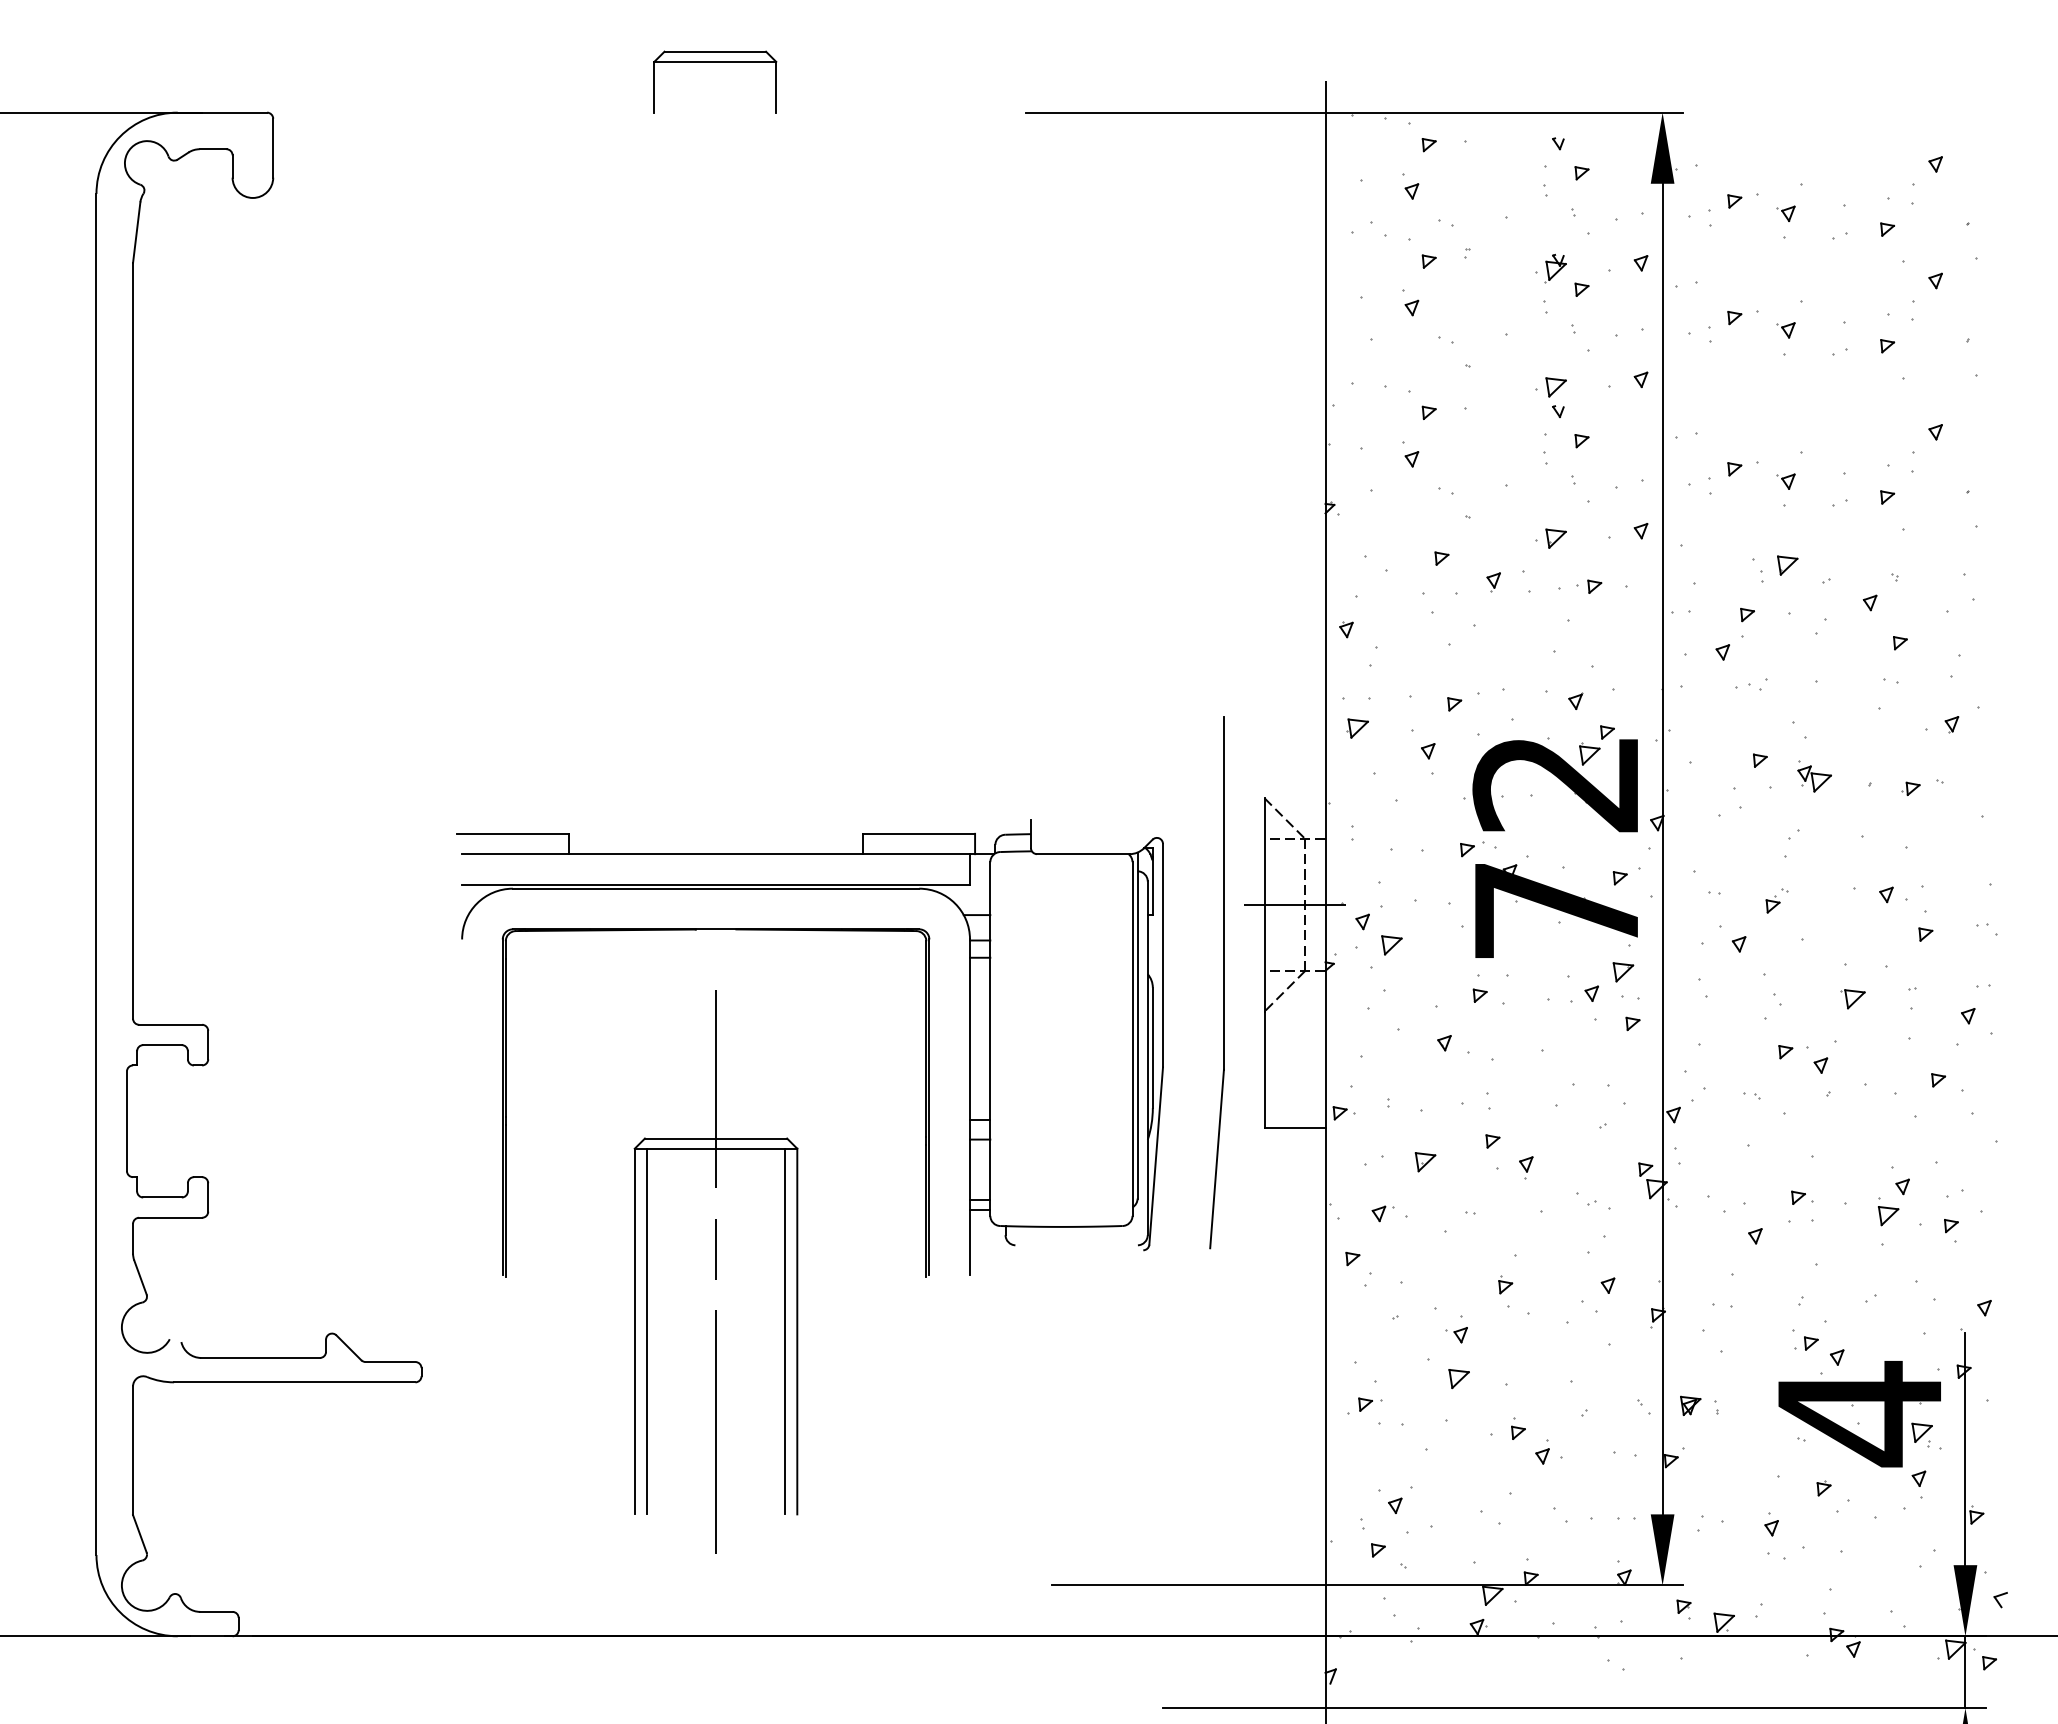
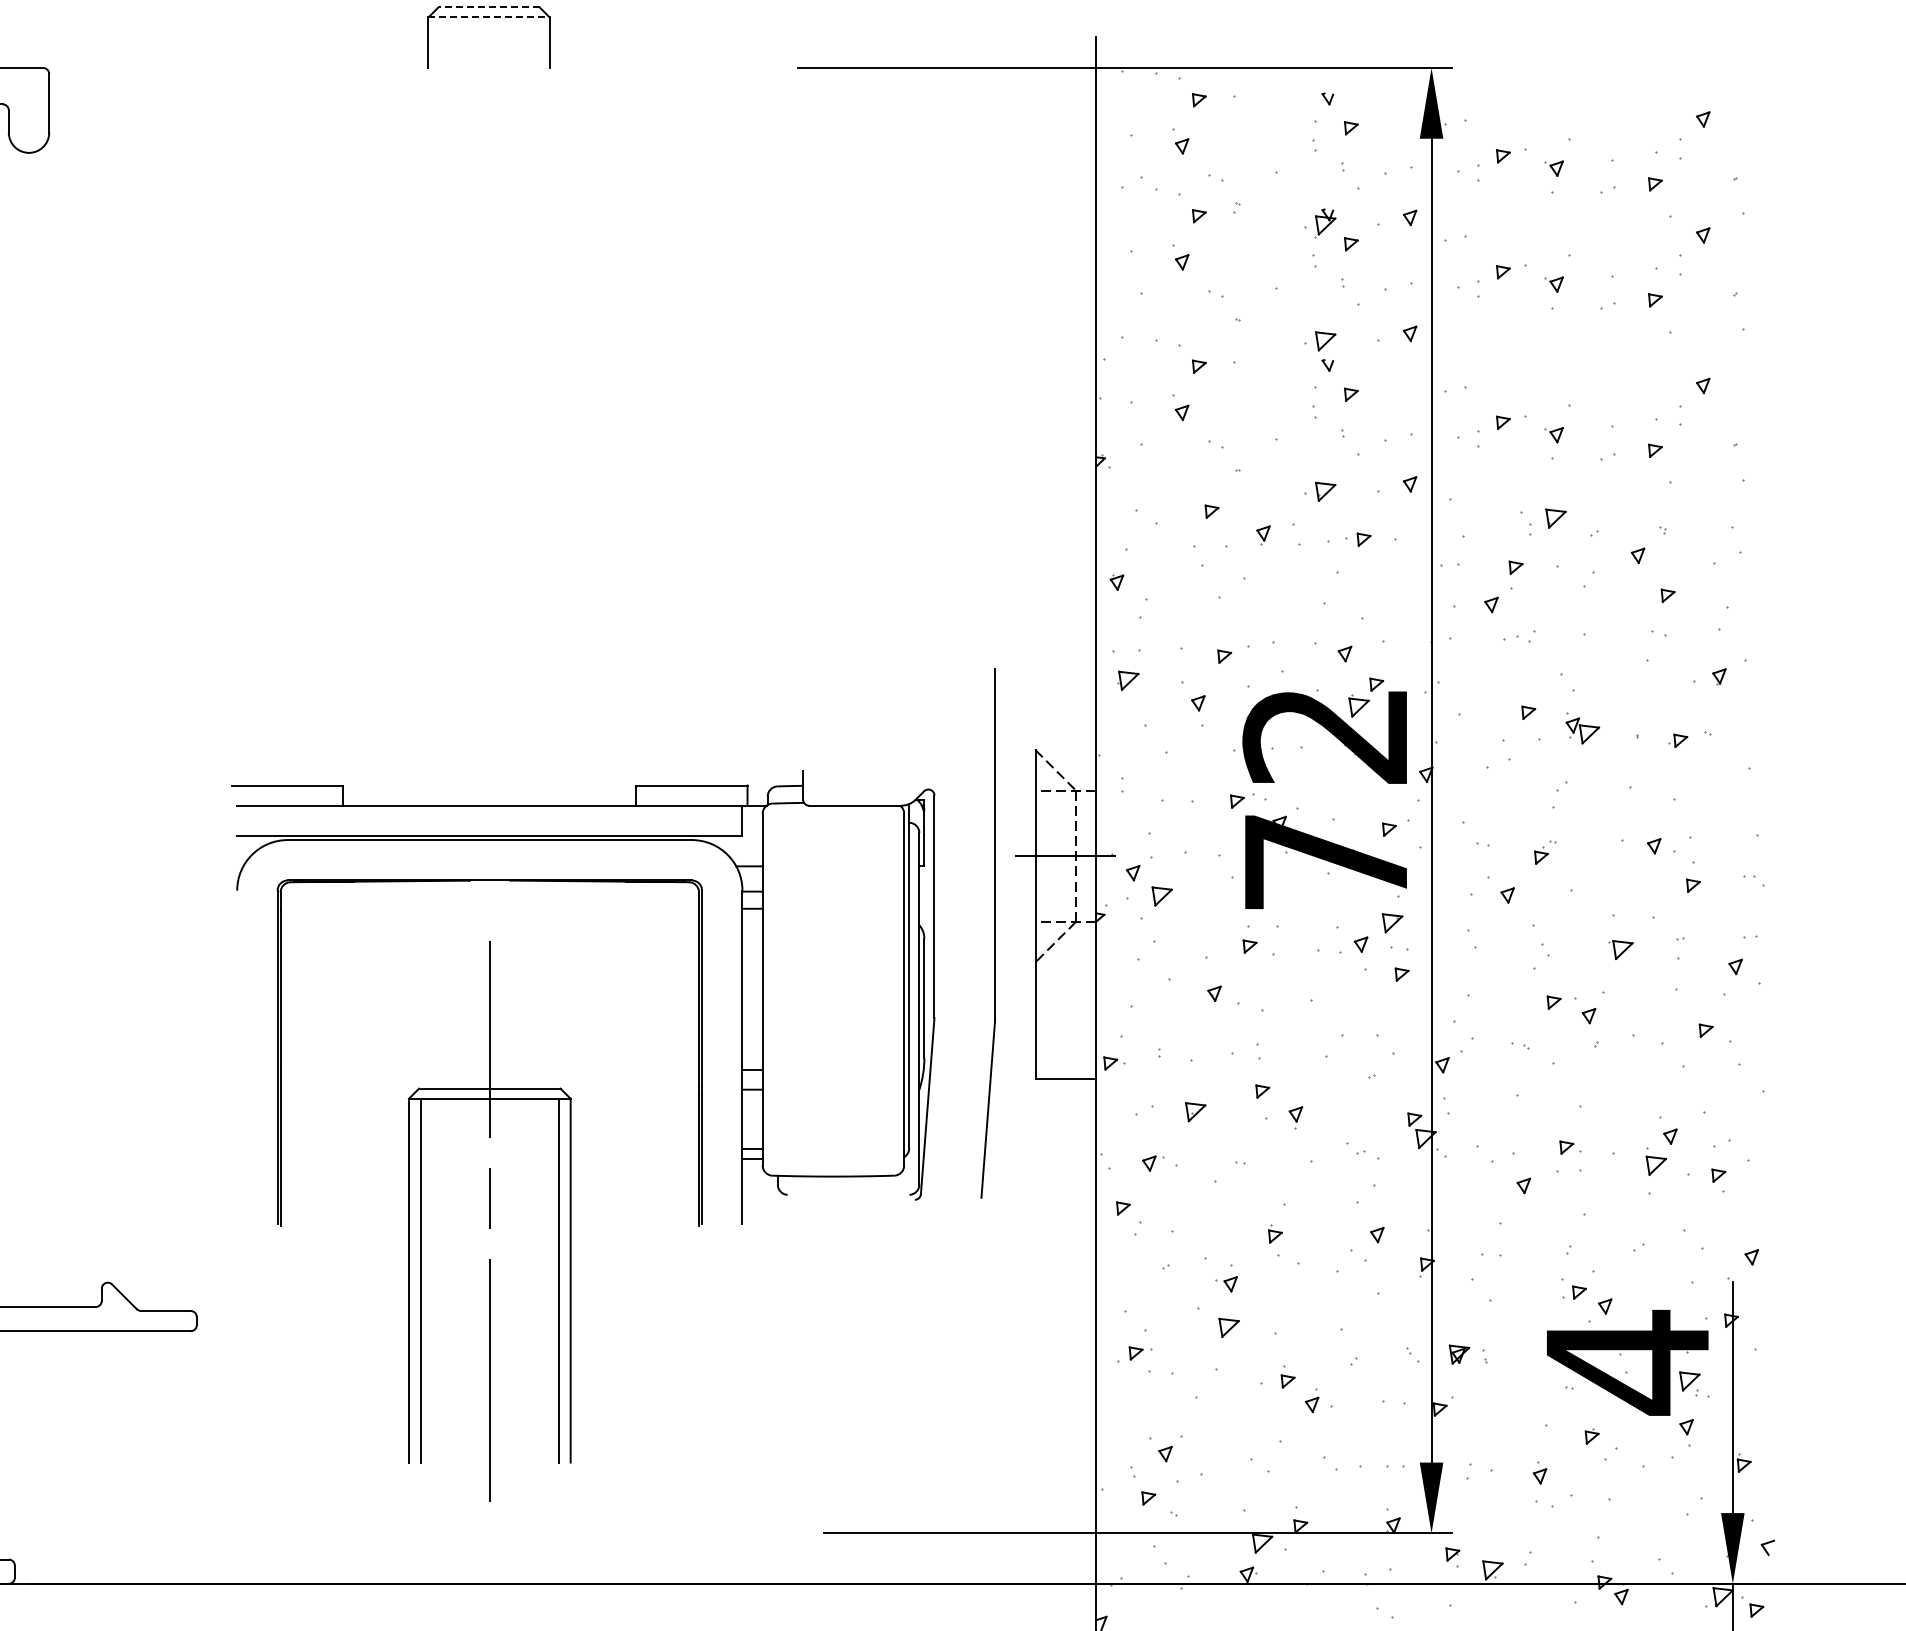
line: (715, 51) -> (489, 7), solid -> dashed
line: (715, 61) -> (489, 17), solid -> dashed

